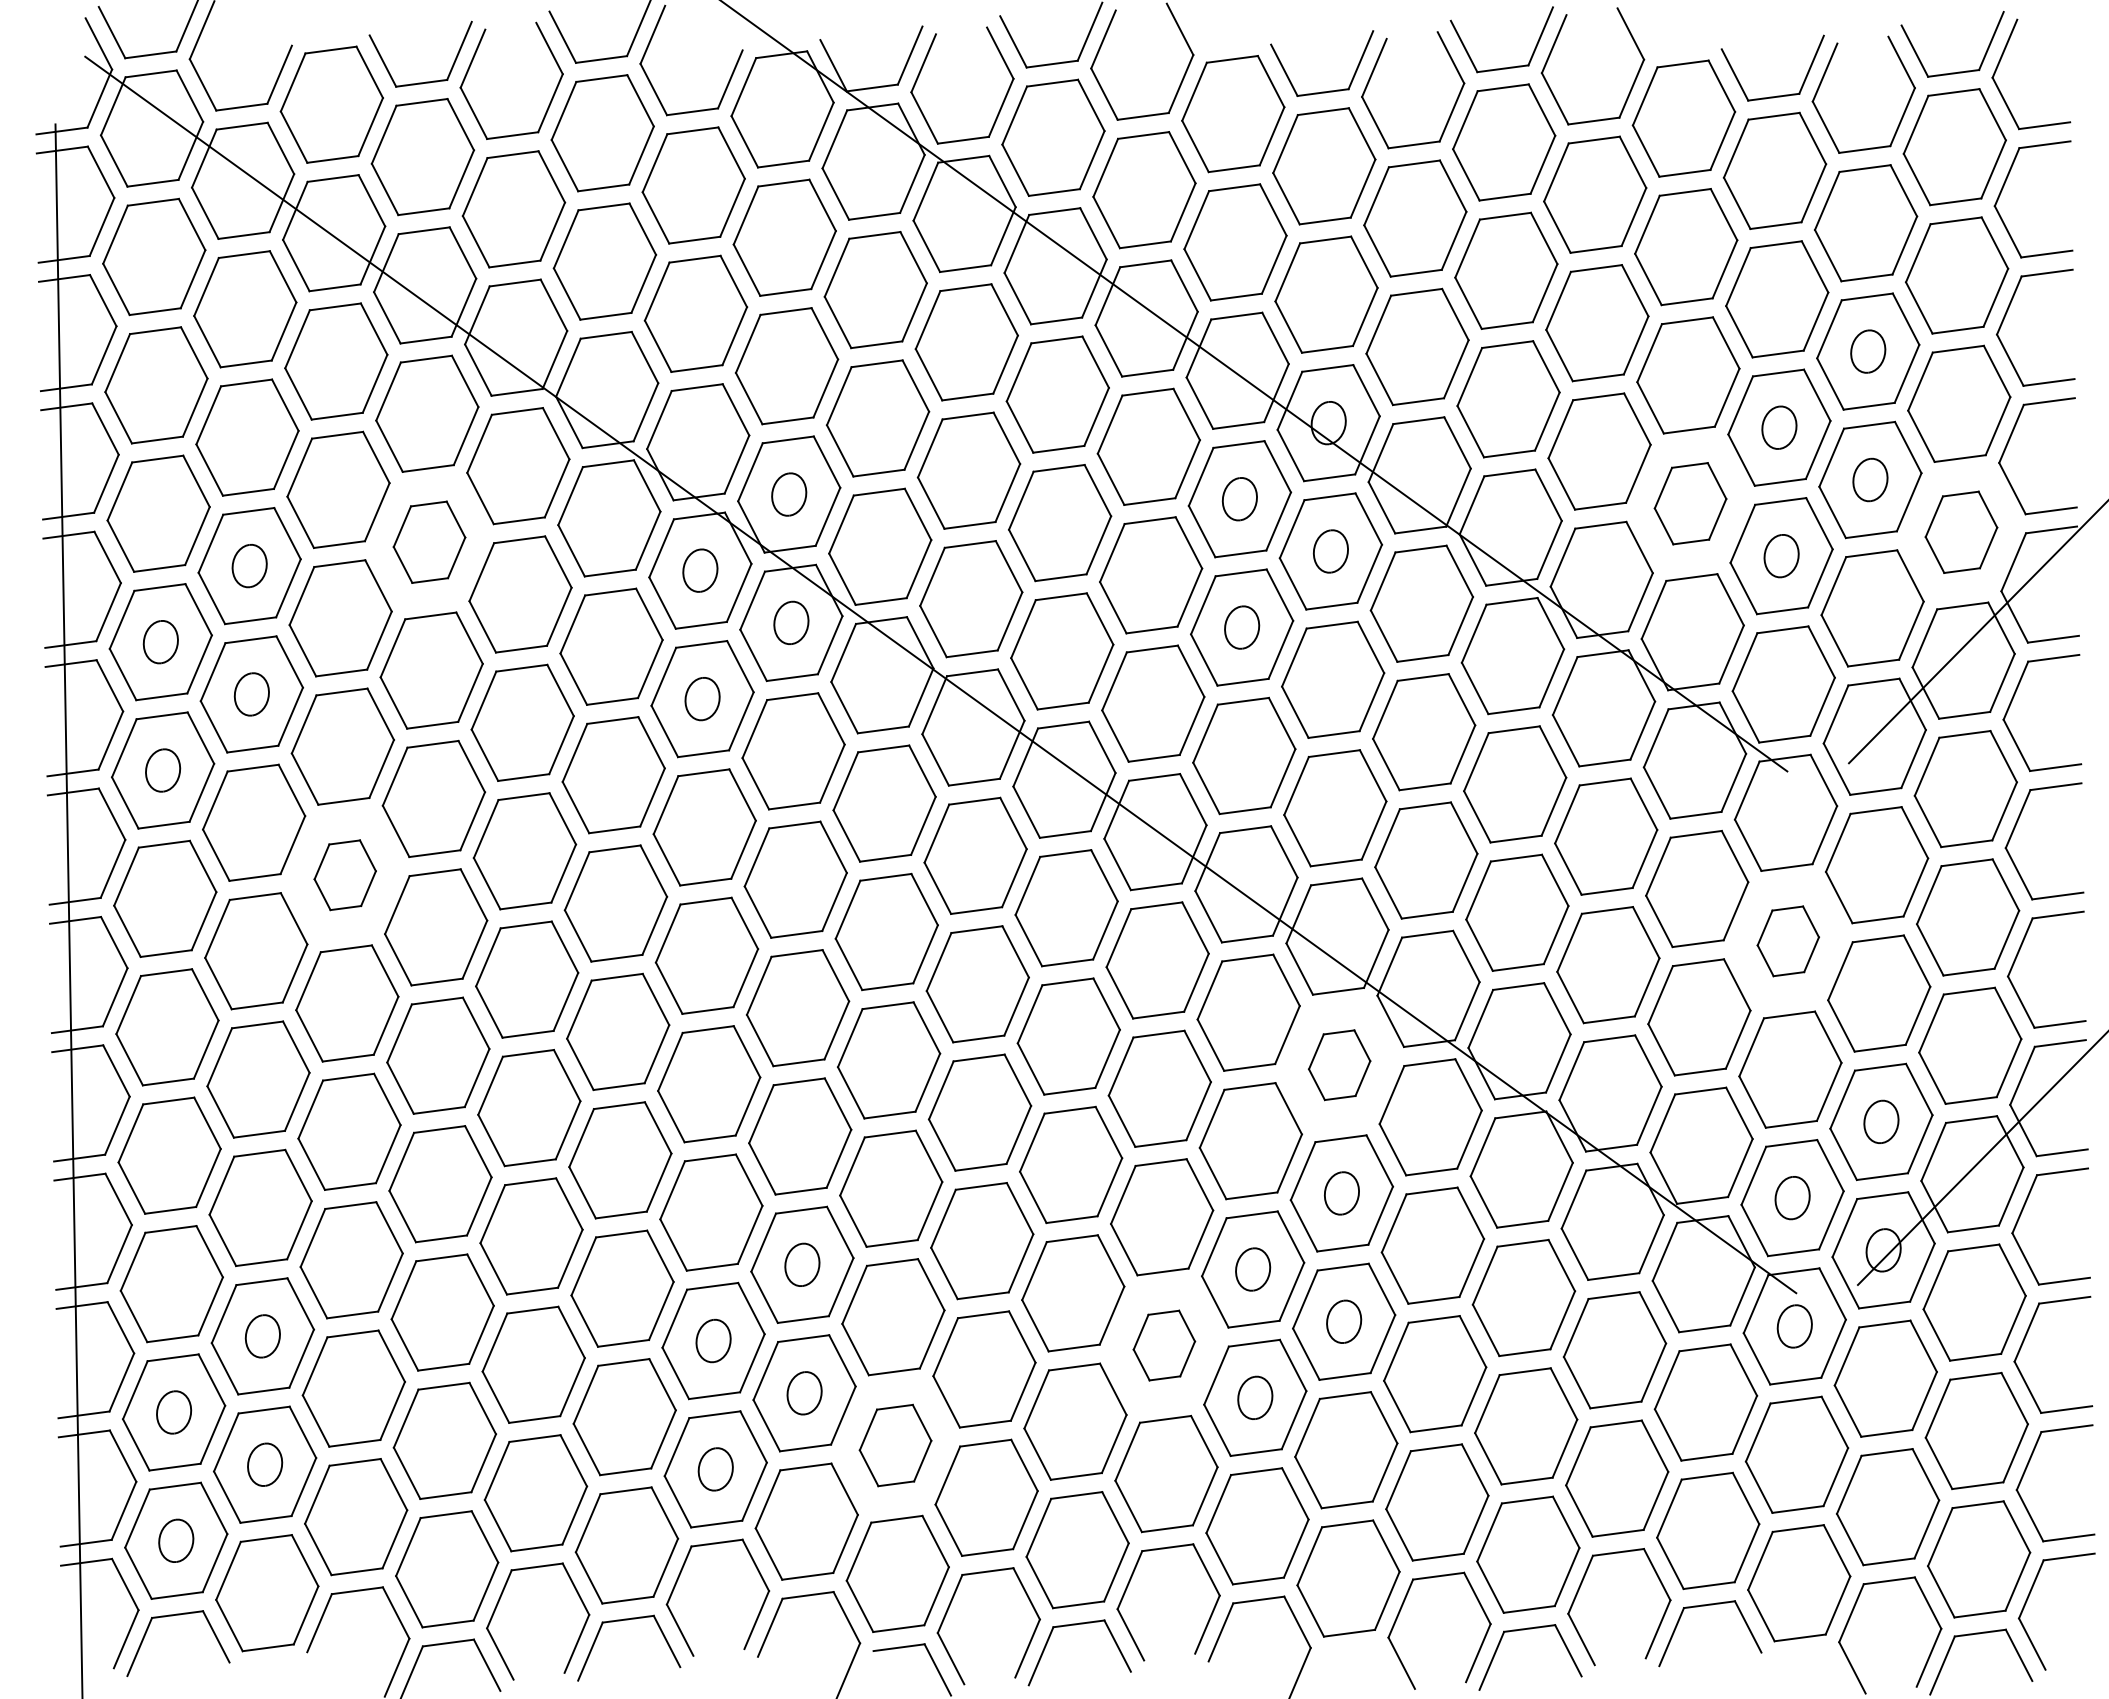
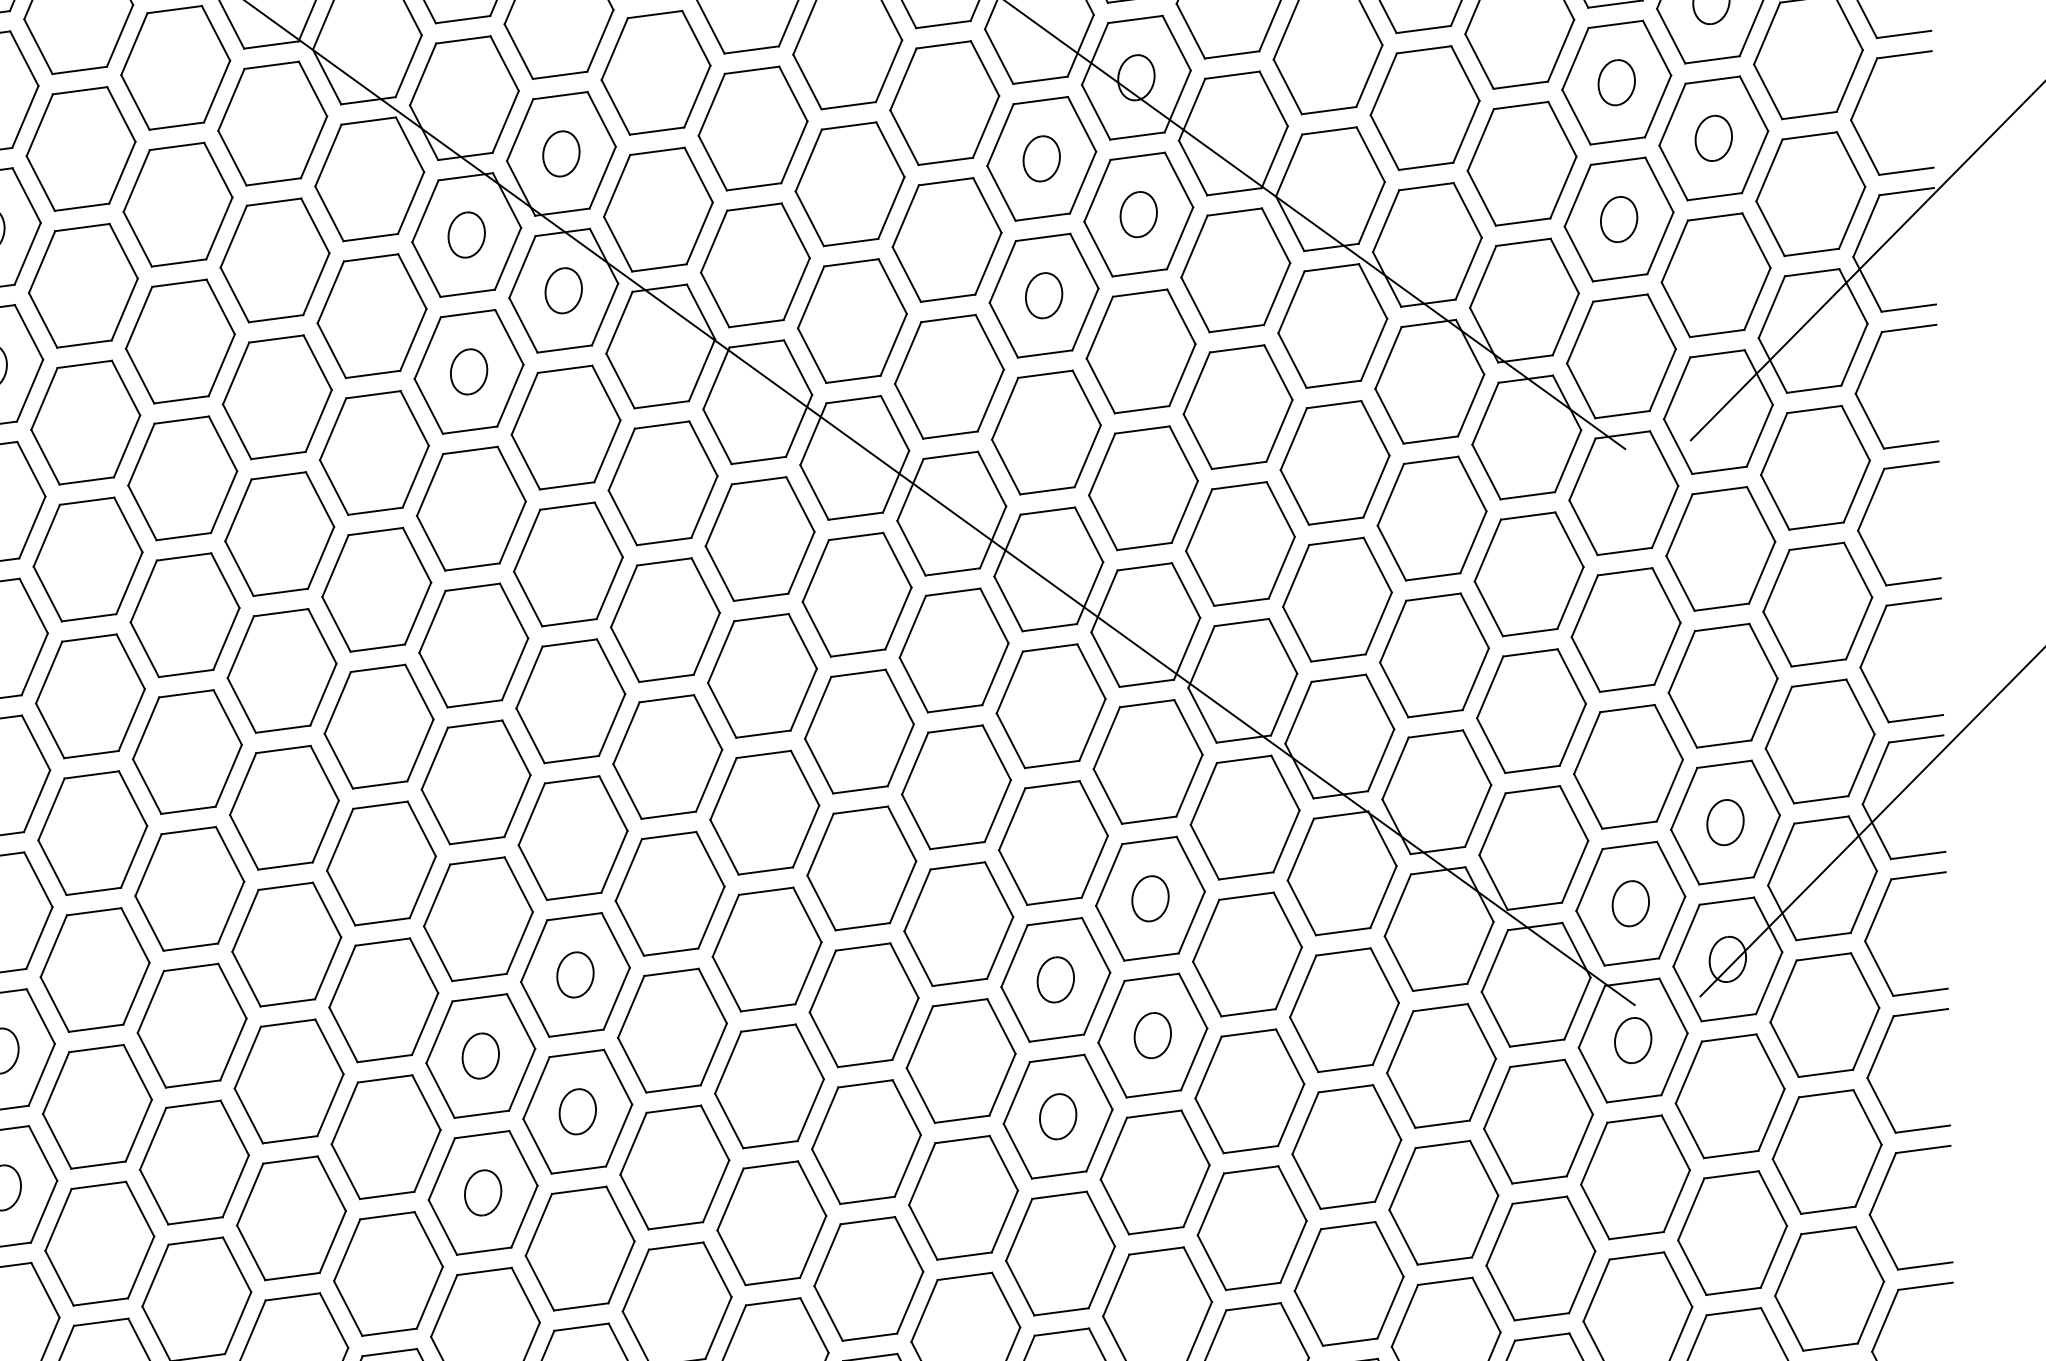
part: (1690, 503) -> (1521, 163), size x1.43
part: (1961, 532) -> (1810, 194), size x1.43
part: (429, 542) -> (178, 205), size x1.43
part: (345, 875) -> (88, 559), size x1.67
part: (1788, 941) -> (1626, 630), size x1.67
part: (1339, 1065) -> (1147, 762), size x1.67
part: (1164, 1345) -> (961, 1060), size x1.67
part: (895, 1445) -> (674, 1167), size x1.43

